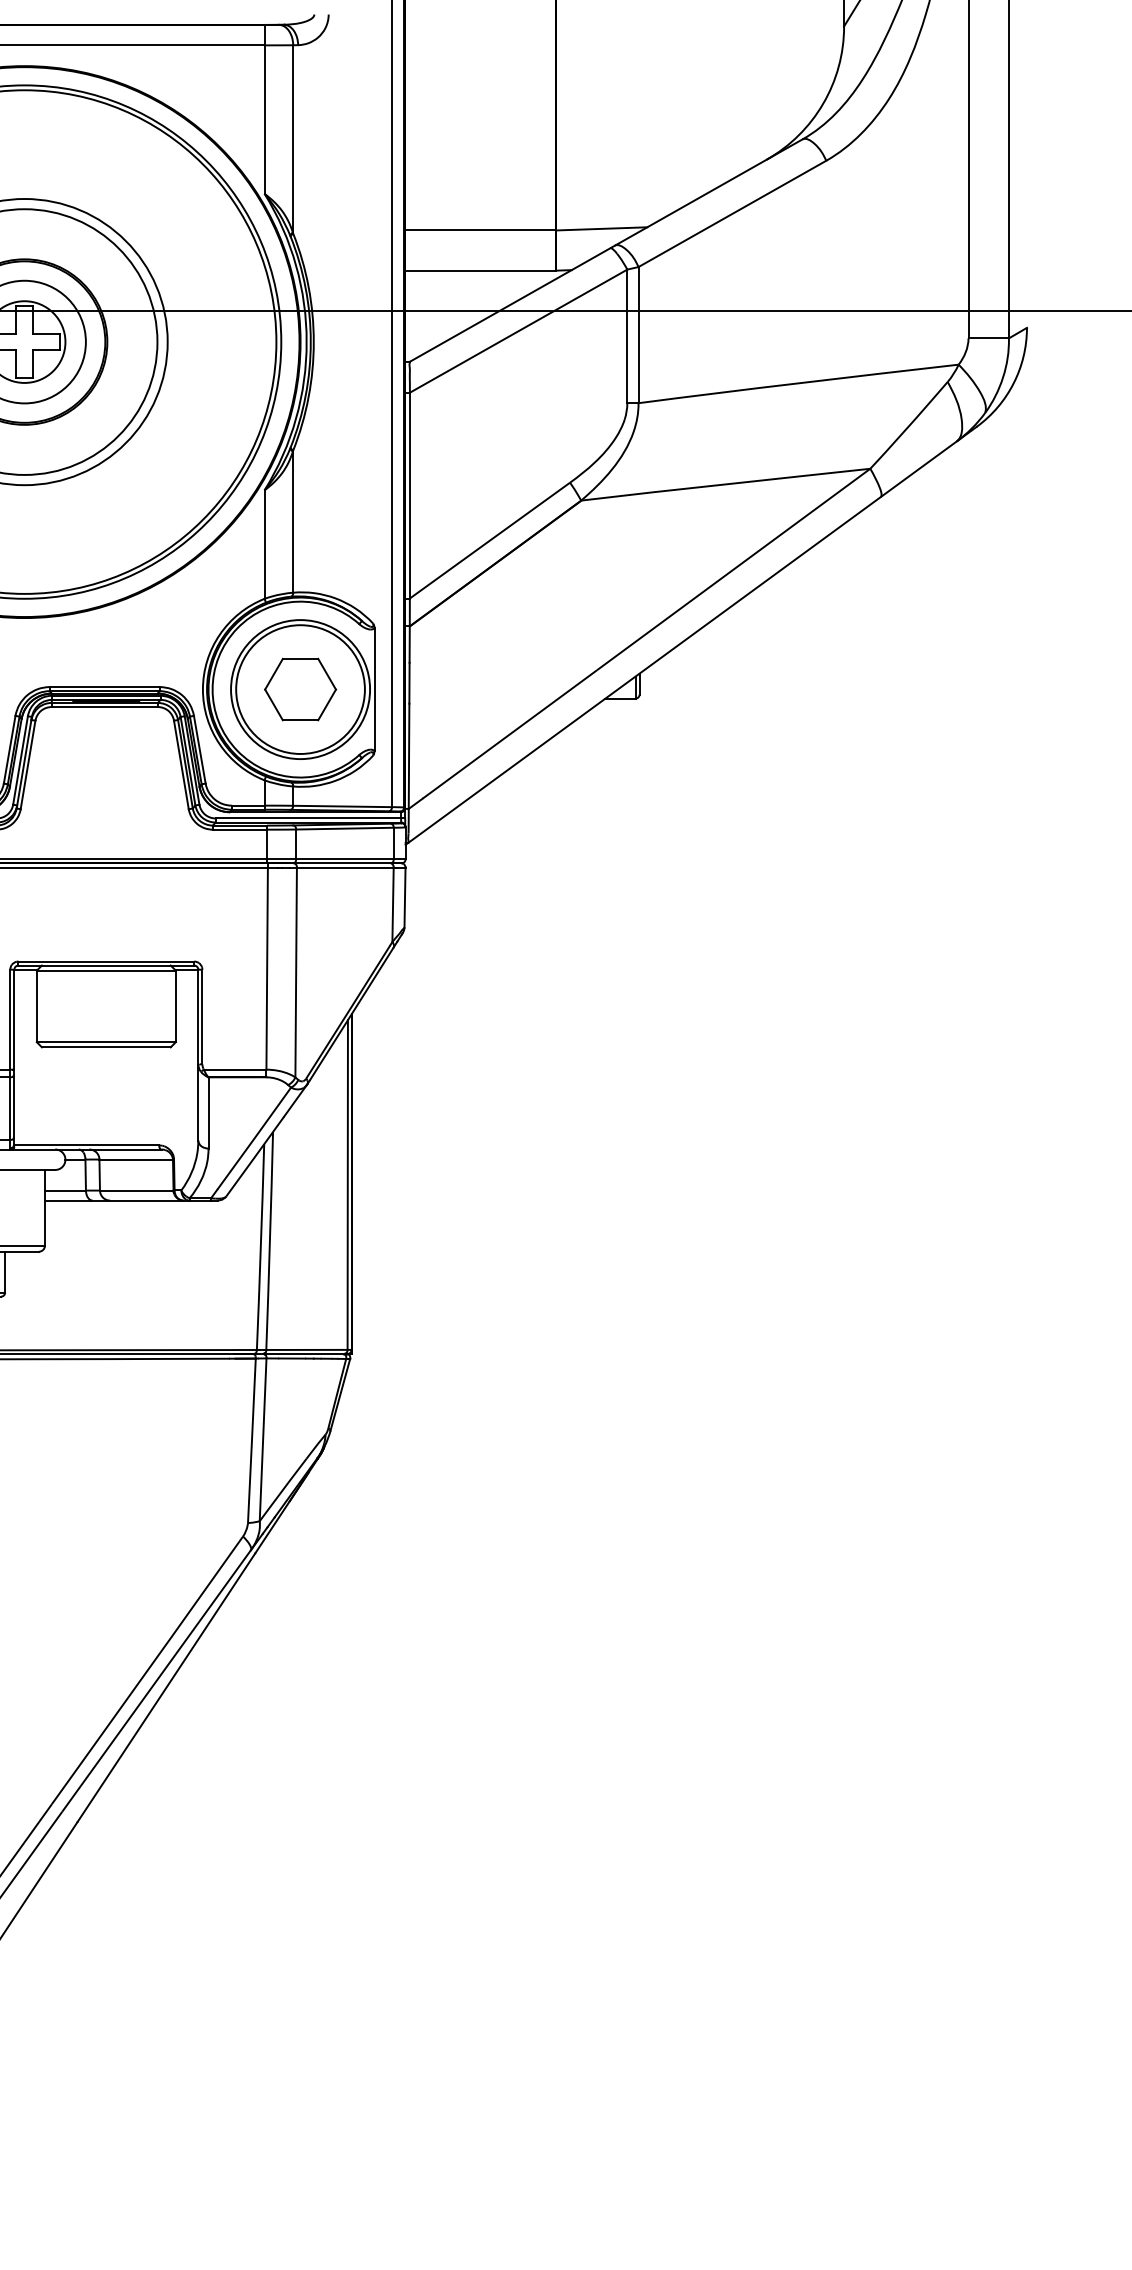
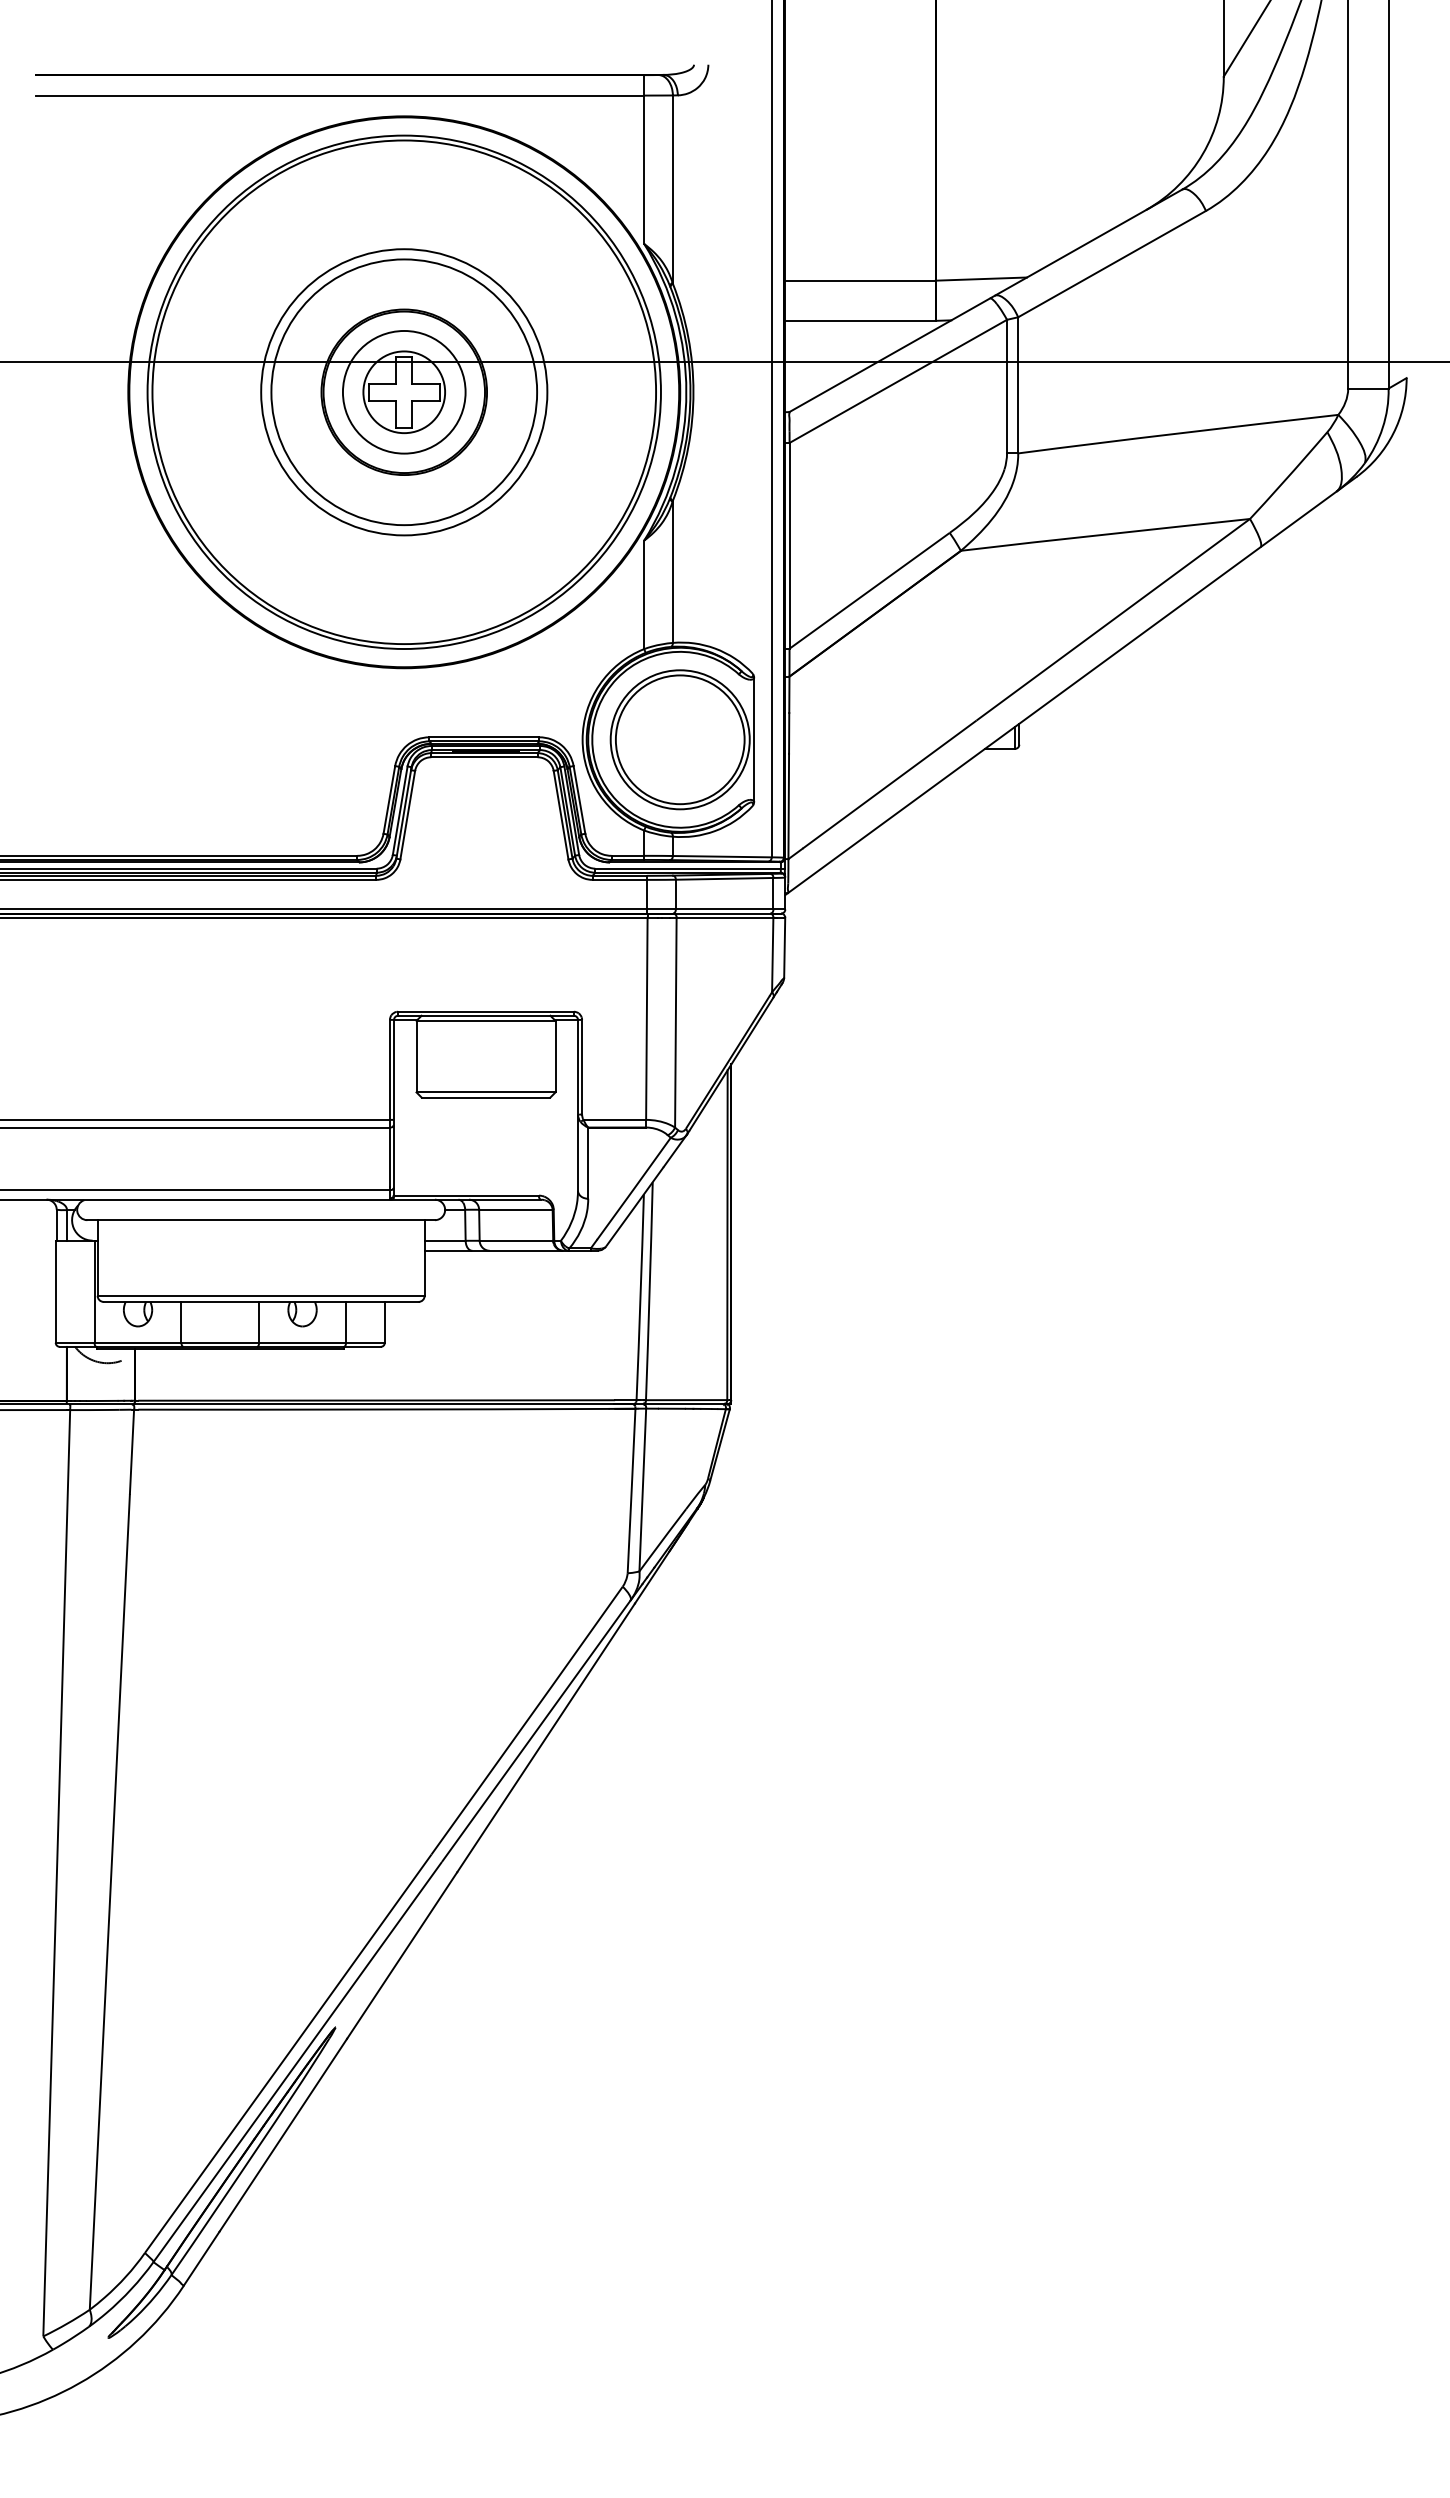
part: (299, 689) -> (679, 739), removed

